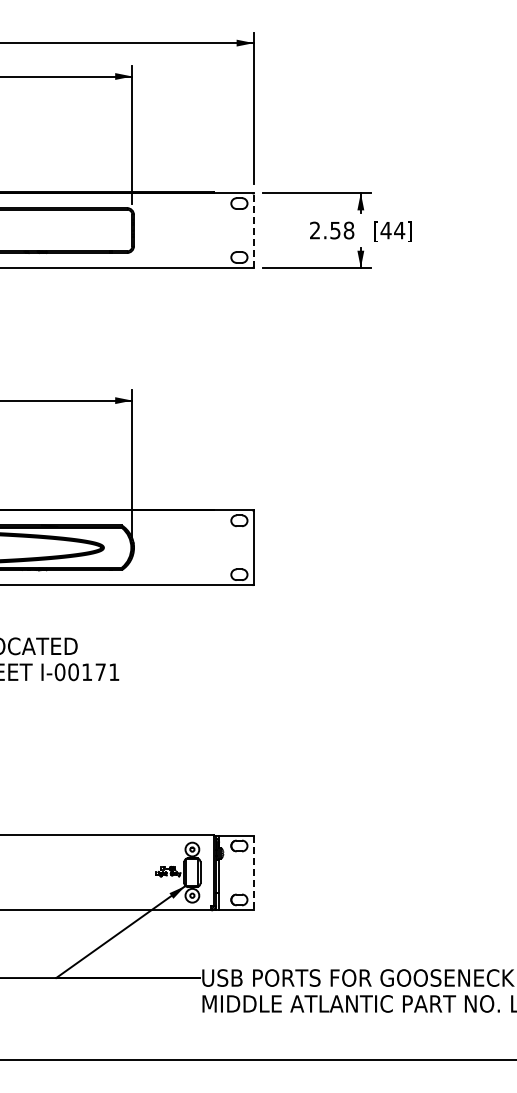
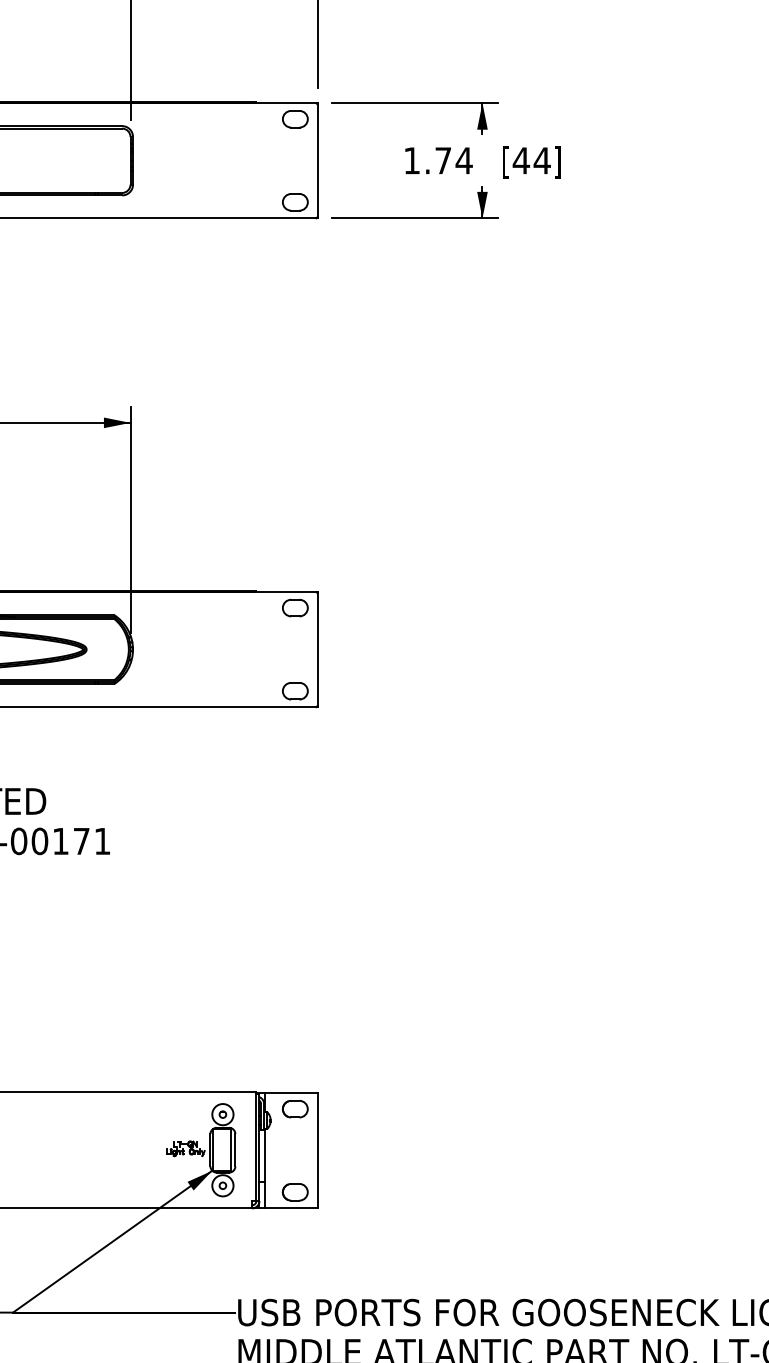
line: (253, 230) -> (317, 160), dashed -> solid
text: (332, 230) -> (438, 160), 2.58 -> 1.74
line: (253, 873) -> (317, 1151), dashed -> solid

